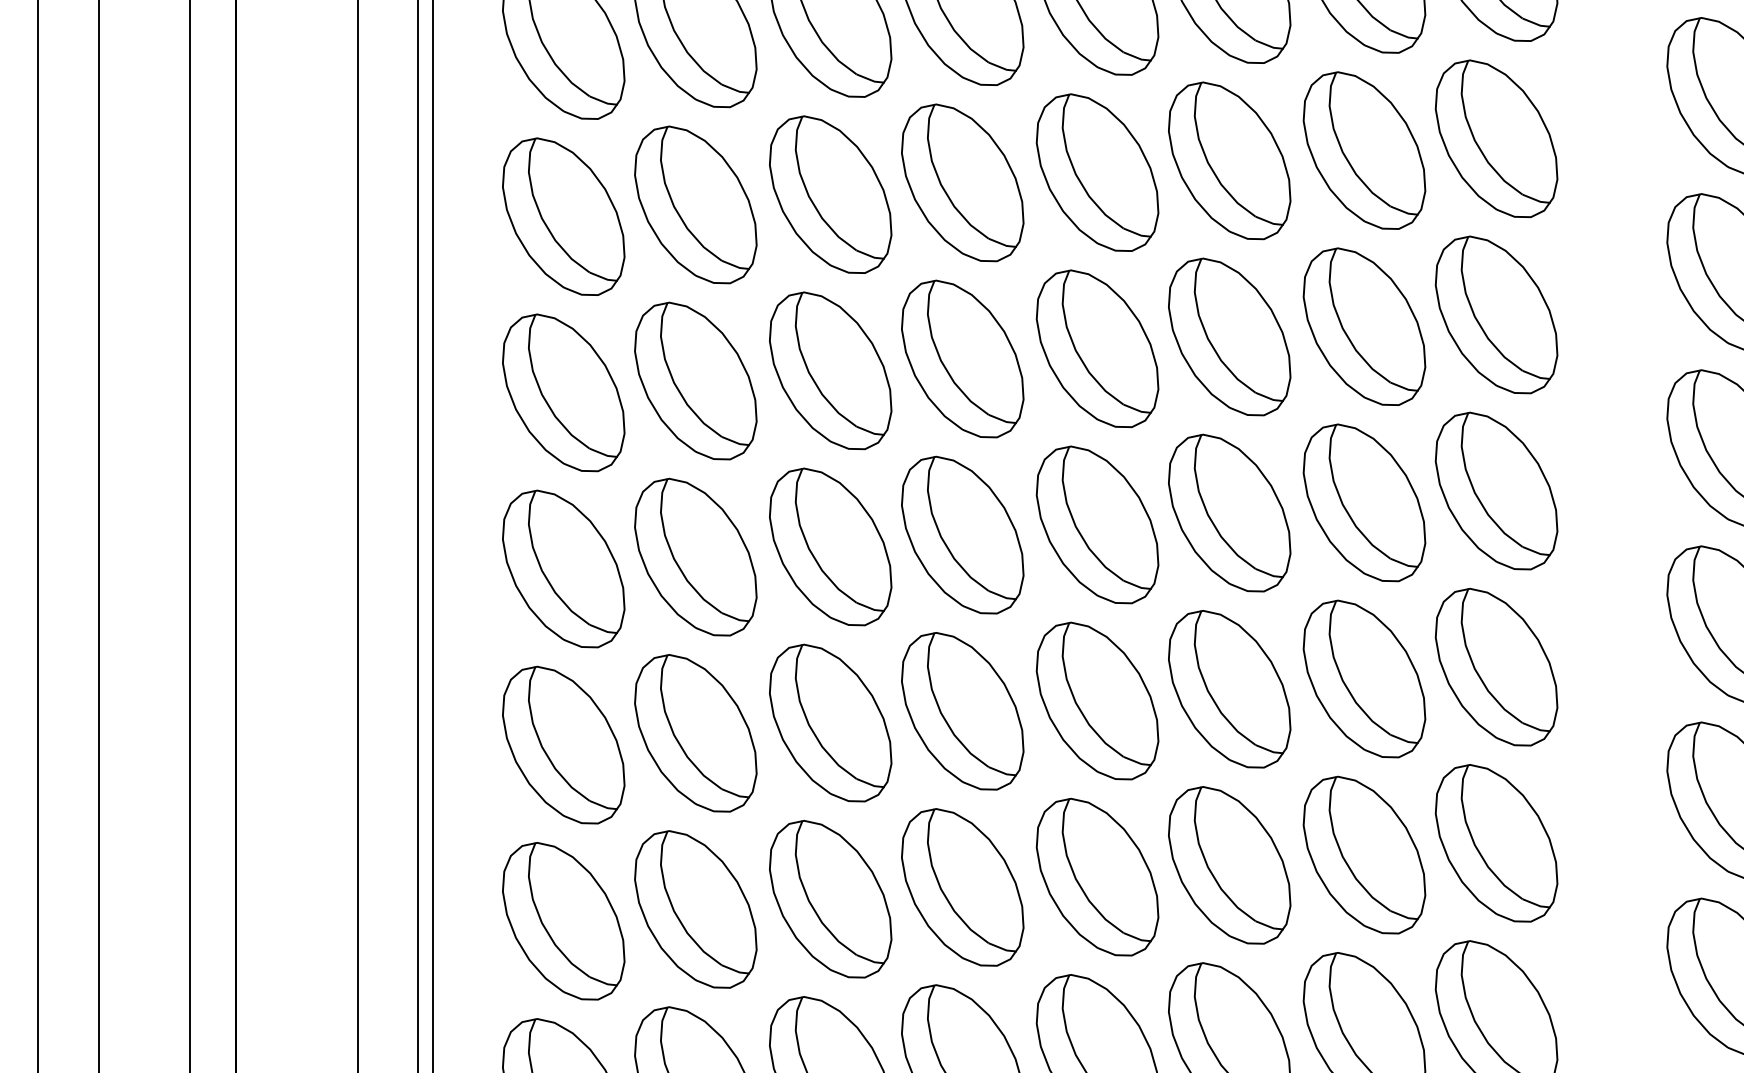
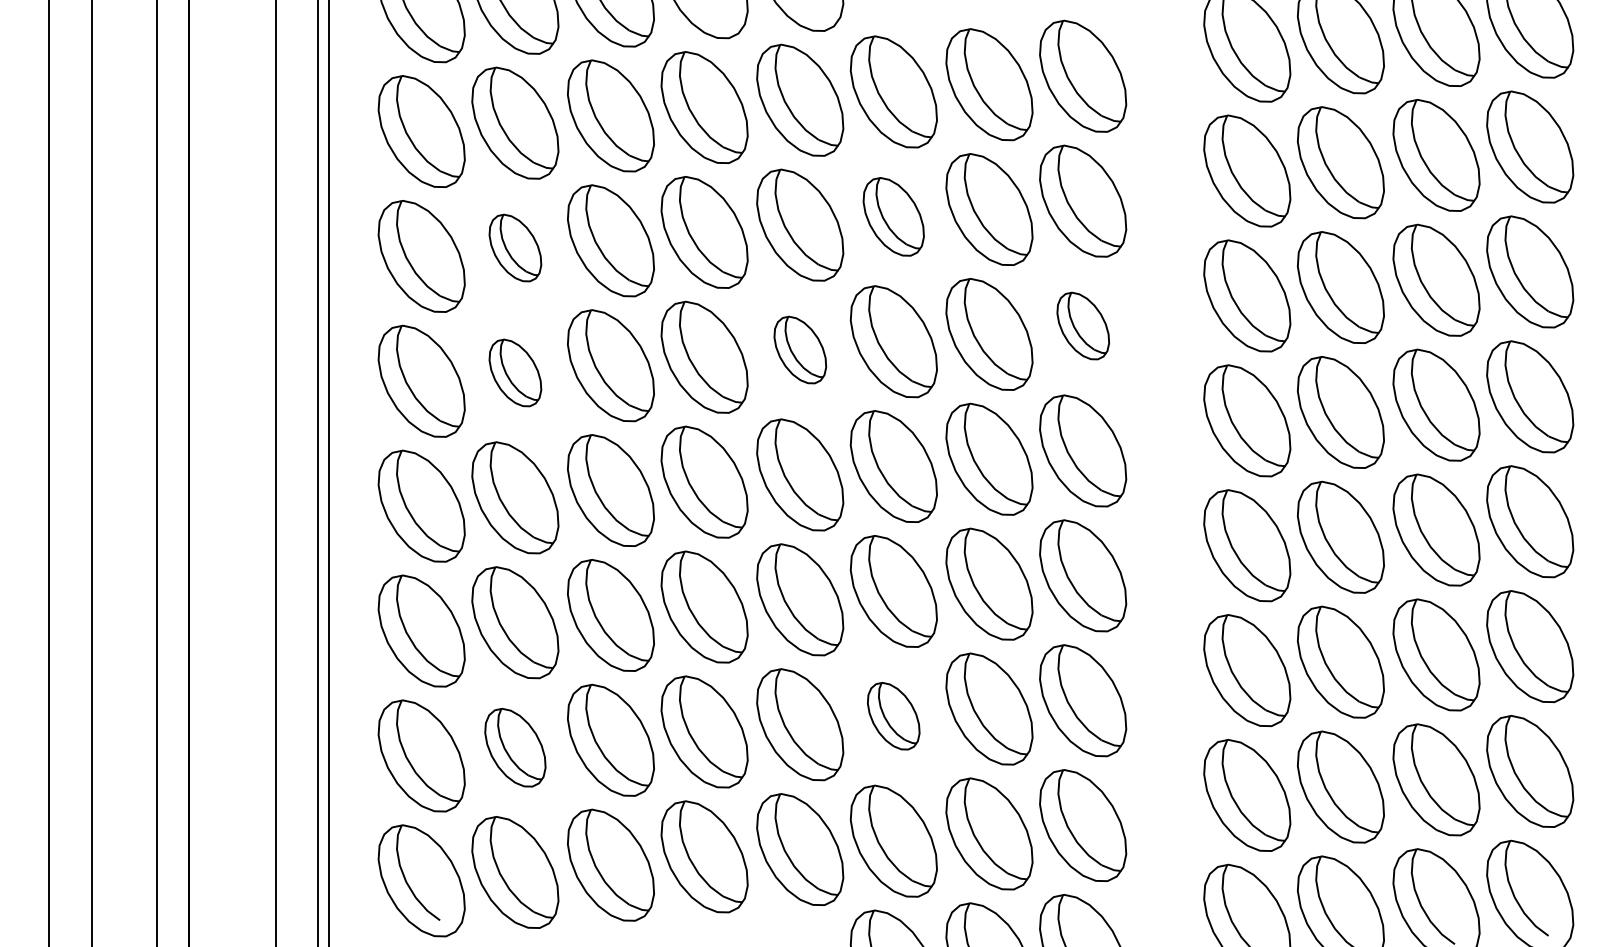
part: (1229, 160) -> (893, 216), size x0.7
part: (695, 204) -> (515, 247), size x0.6
part: (1497, 314) -> (1083, 325), size x0.6
part: (1097, 348) -> (800, 349), size x0.6
part: (695, 380) -> (515, 372), size x0.6
part: (1229, 864) -> (893, 715), size x0.6
part: (695, 909) -> (515, 747), size x0.7

